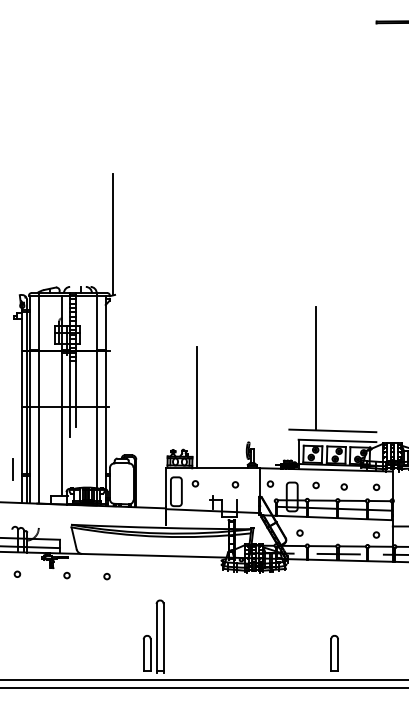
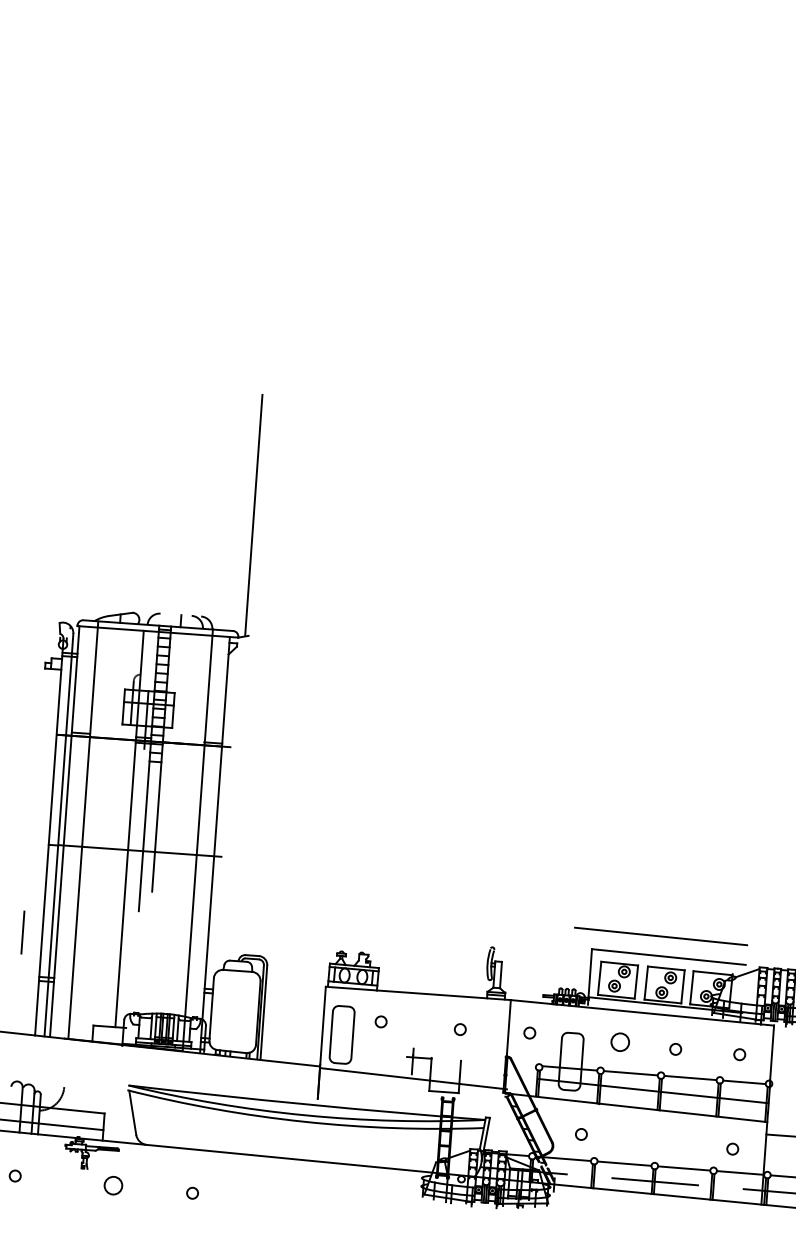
line: (315, 367) -> (635, 808), removed
line: (197, 407) -> (396, 870), removed
line: (12, 469) -> (22, 931), moved
circle: (315, 485) -> (618, 1042), size x1.6
circle: (66, 575) -> (112, 1185), size x1.6

